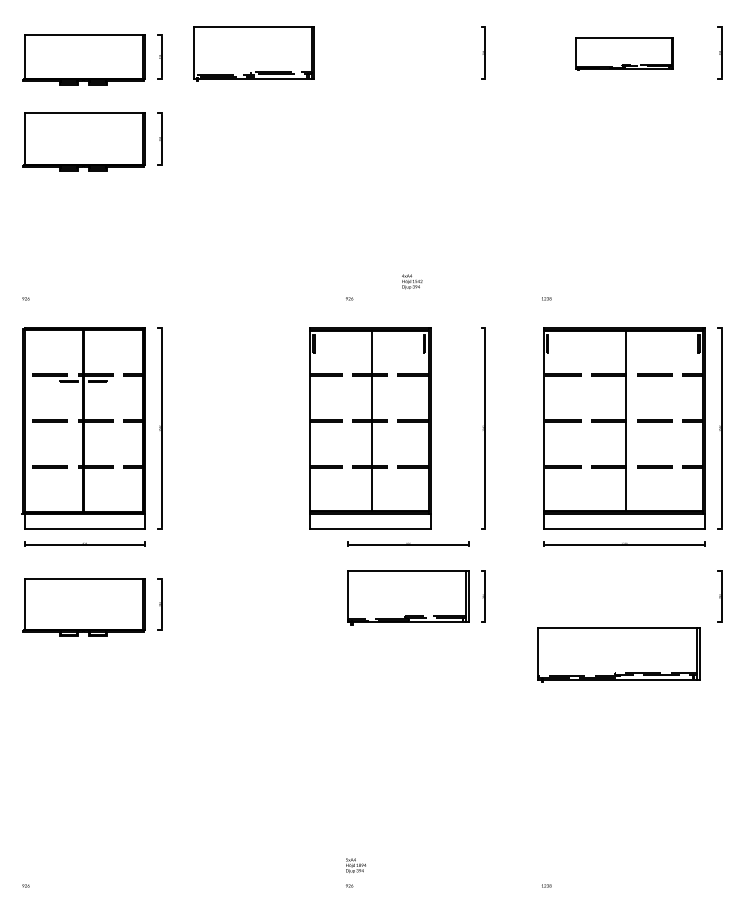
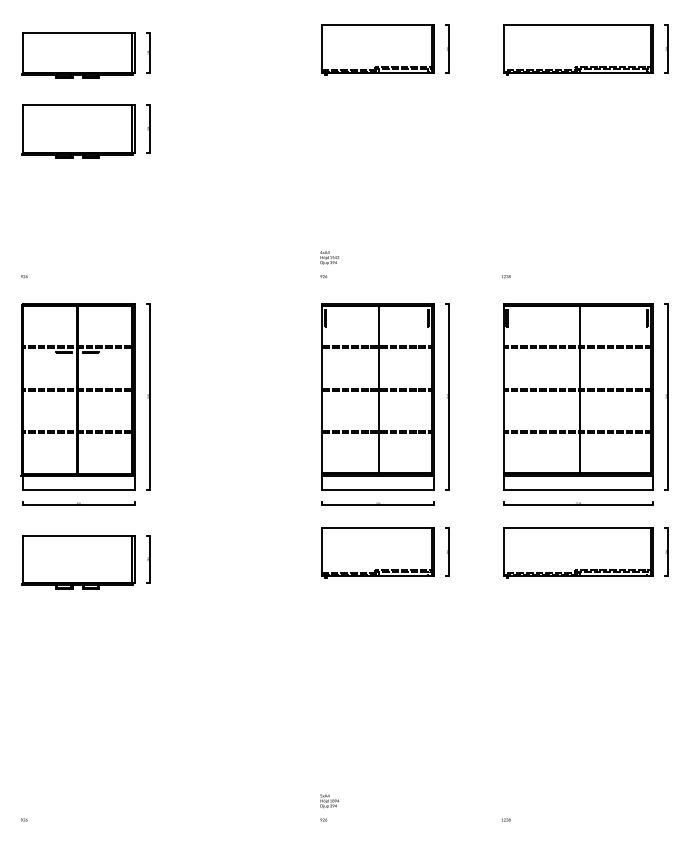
part: (253, 53) -> (377, 49), moved
part: (624, 53) -> (578, 49), size x1.67
text: (411, 281) -> (329, 257), moved
part: (369, 428) -> (377, 396), moved
part: (619, 654) -> (578, 552), moved

